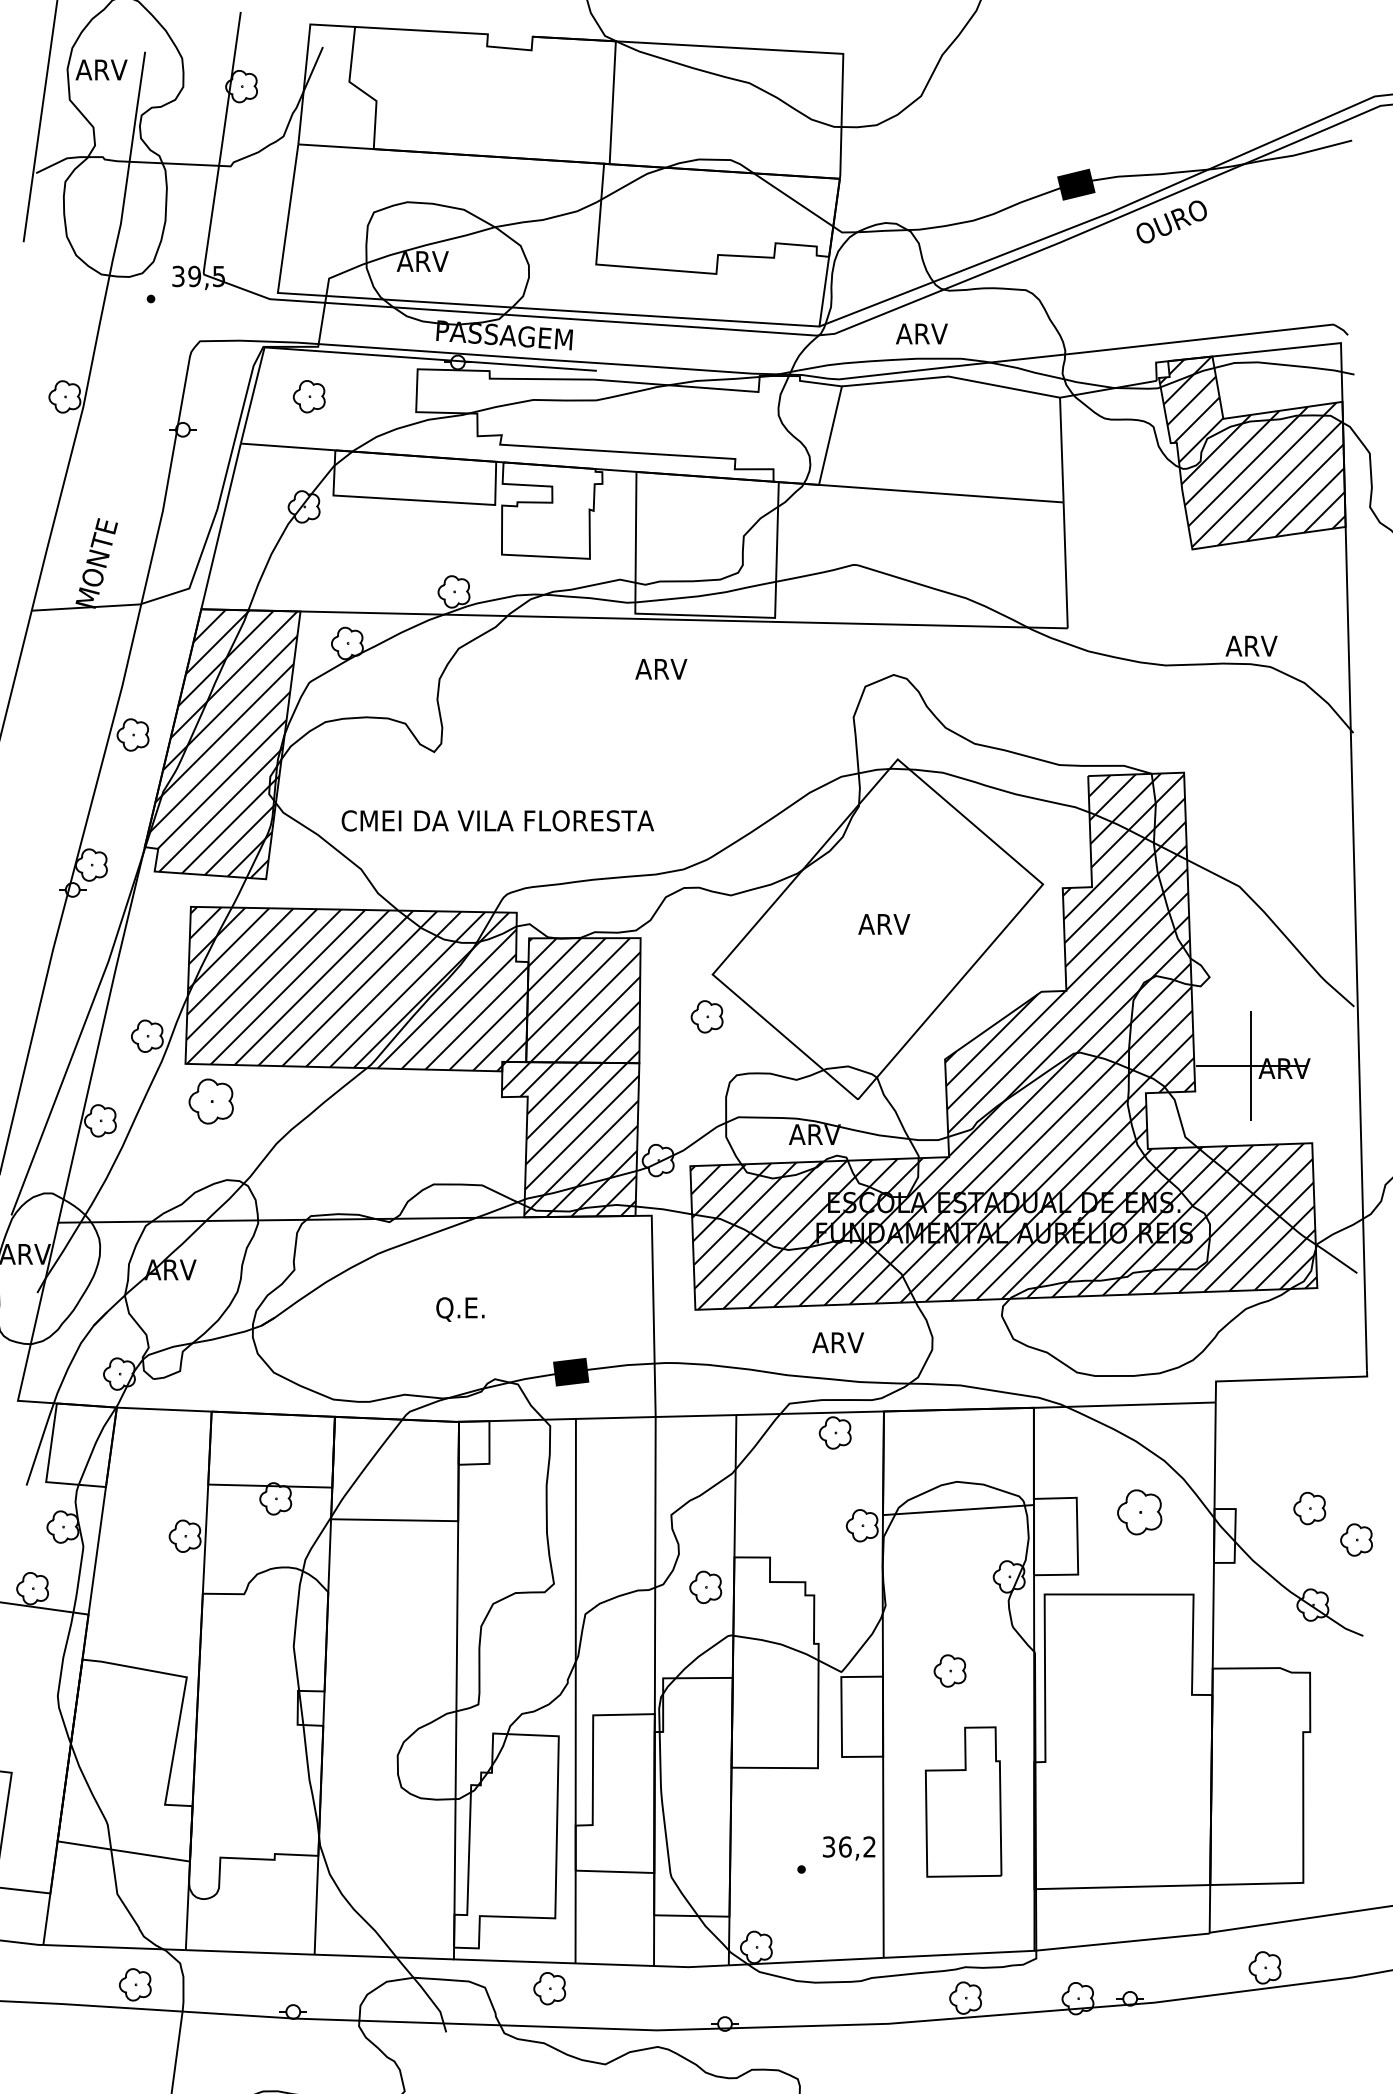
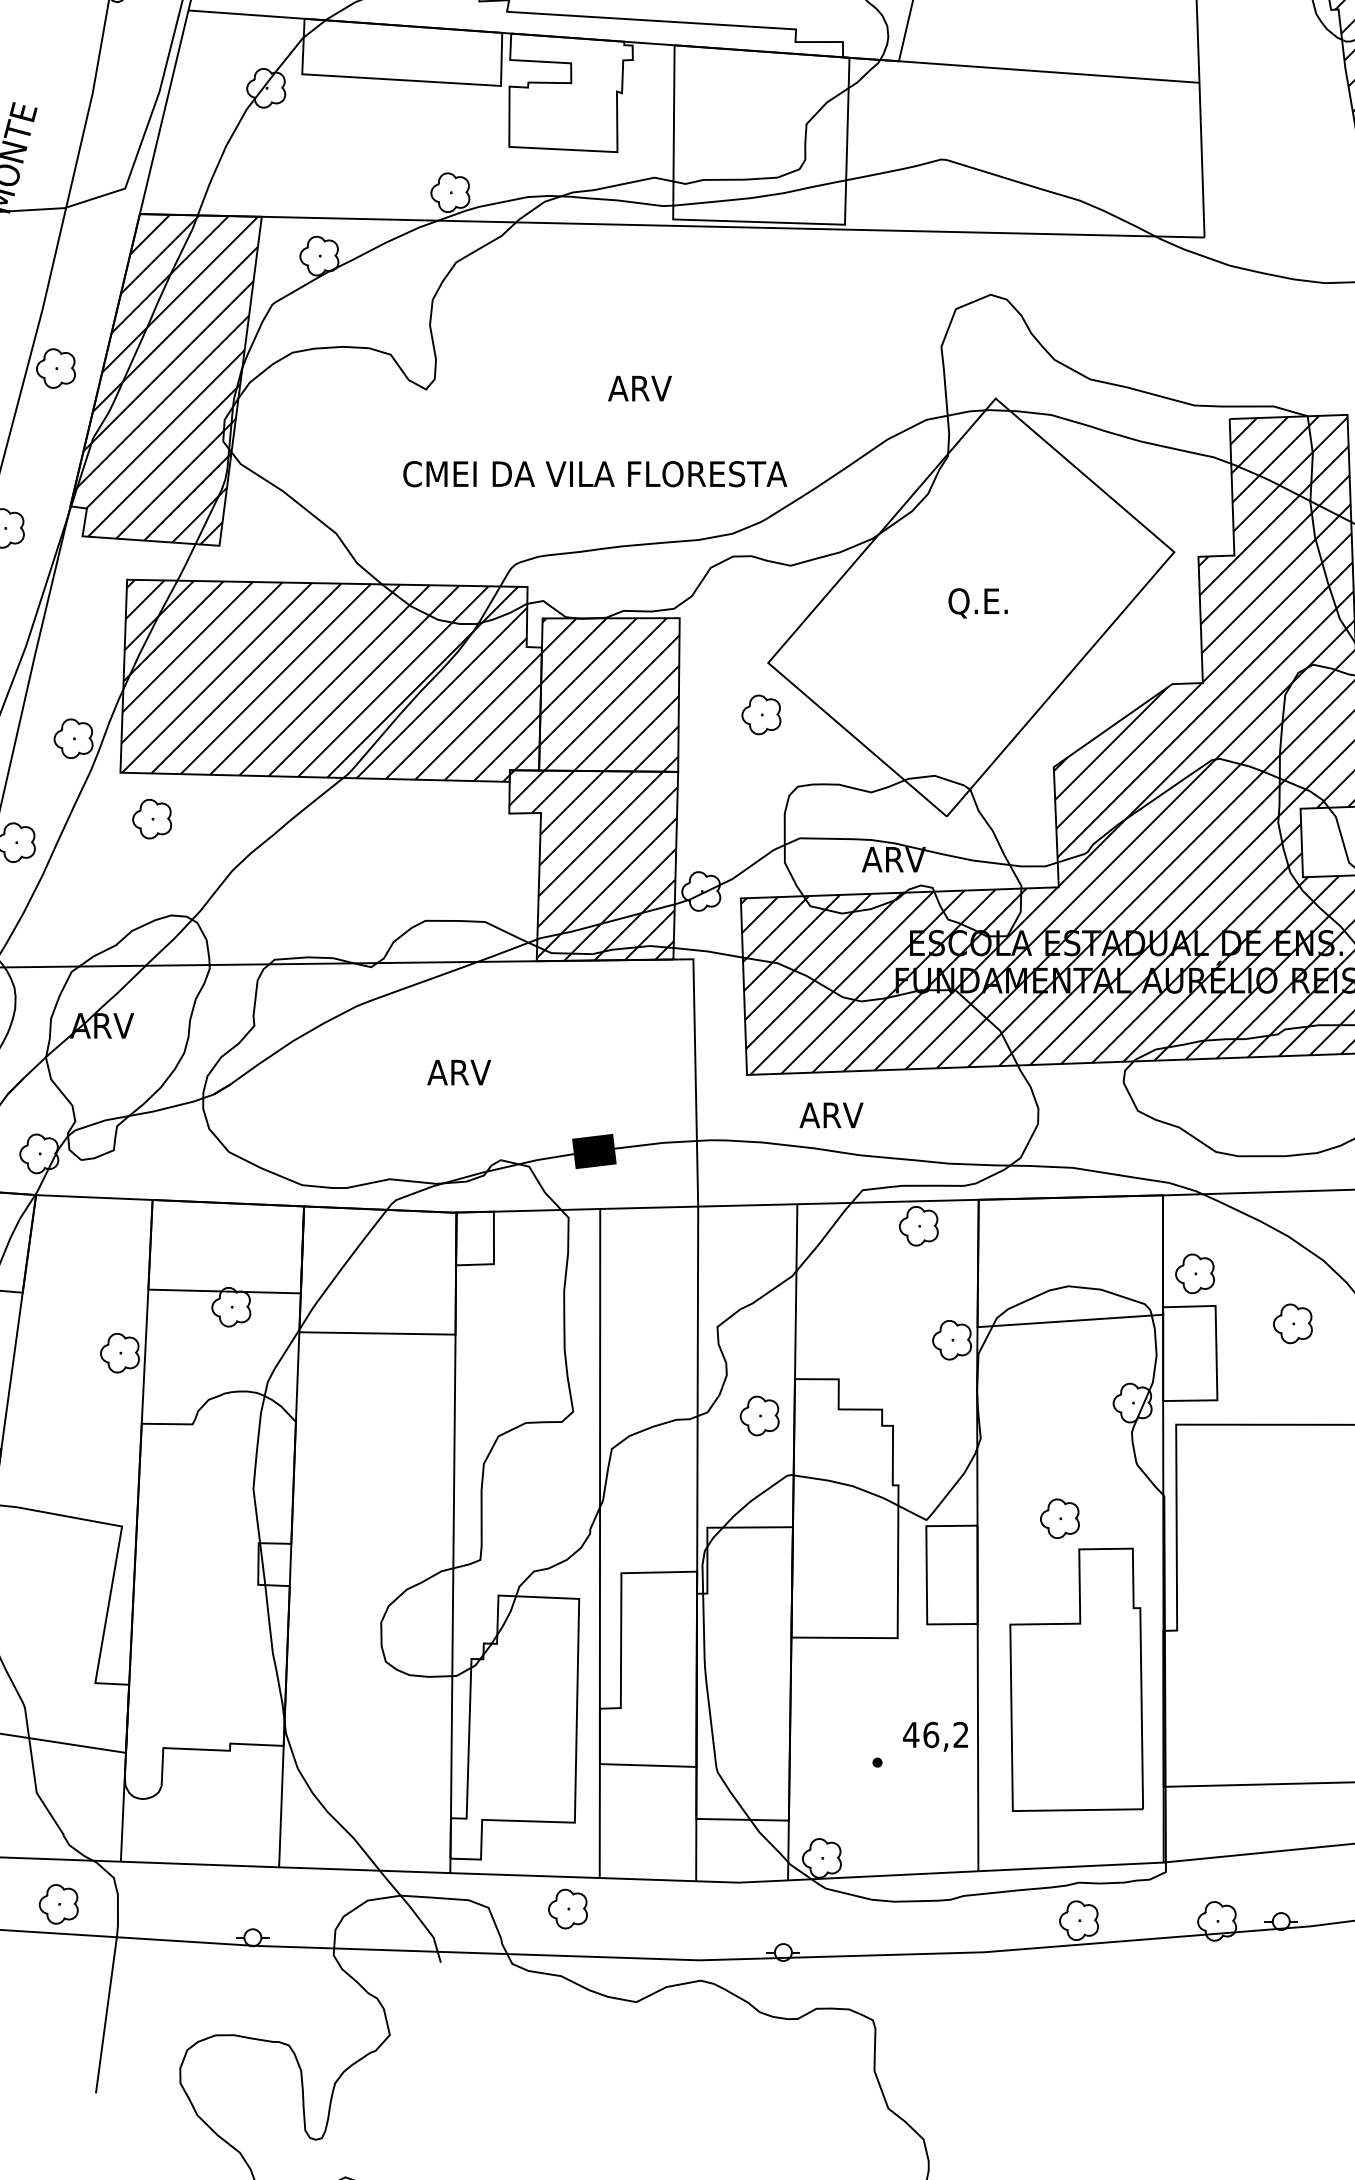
text: (661, 669) -> (640, 388), moved
text: (497, 820) -> (594, 473), moved
text: (884, 925) -> (979, 602), ARV -> Q.E.
part: (211, 1101) -> (152, 818), size x0.71
text: (461, 1309) -> (459, 1074), Q.E. -> ARV
text: (838, 1342) -> (831, 1115), moved
part: (1059, 1471) -> (1194, 1273), added
part: (1139, 1512) -> (1292, 1323), size x0.71
part: (963, 1801) -> (1076, 1679), size x1.43
text: (828, 1846) -> (910, 1734), 36,2 -> 46,2

